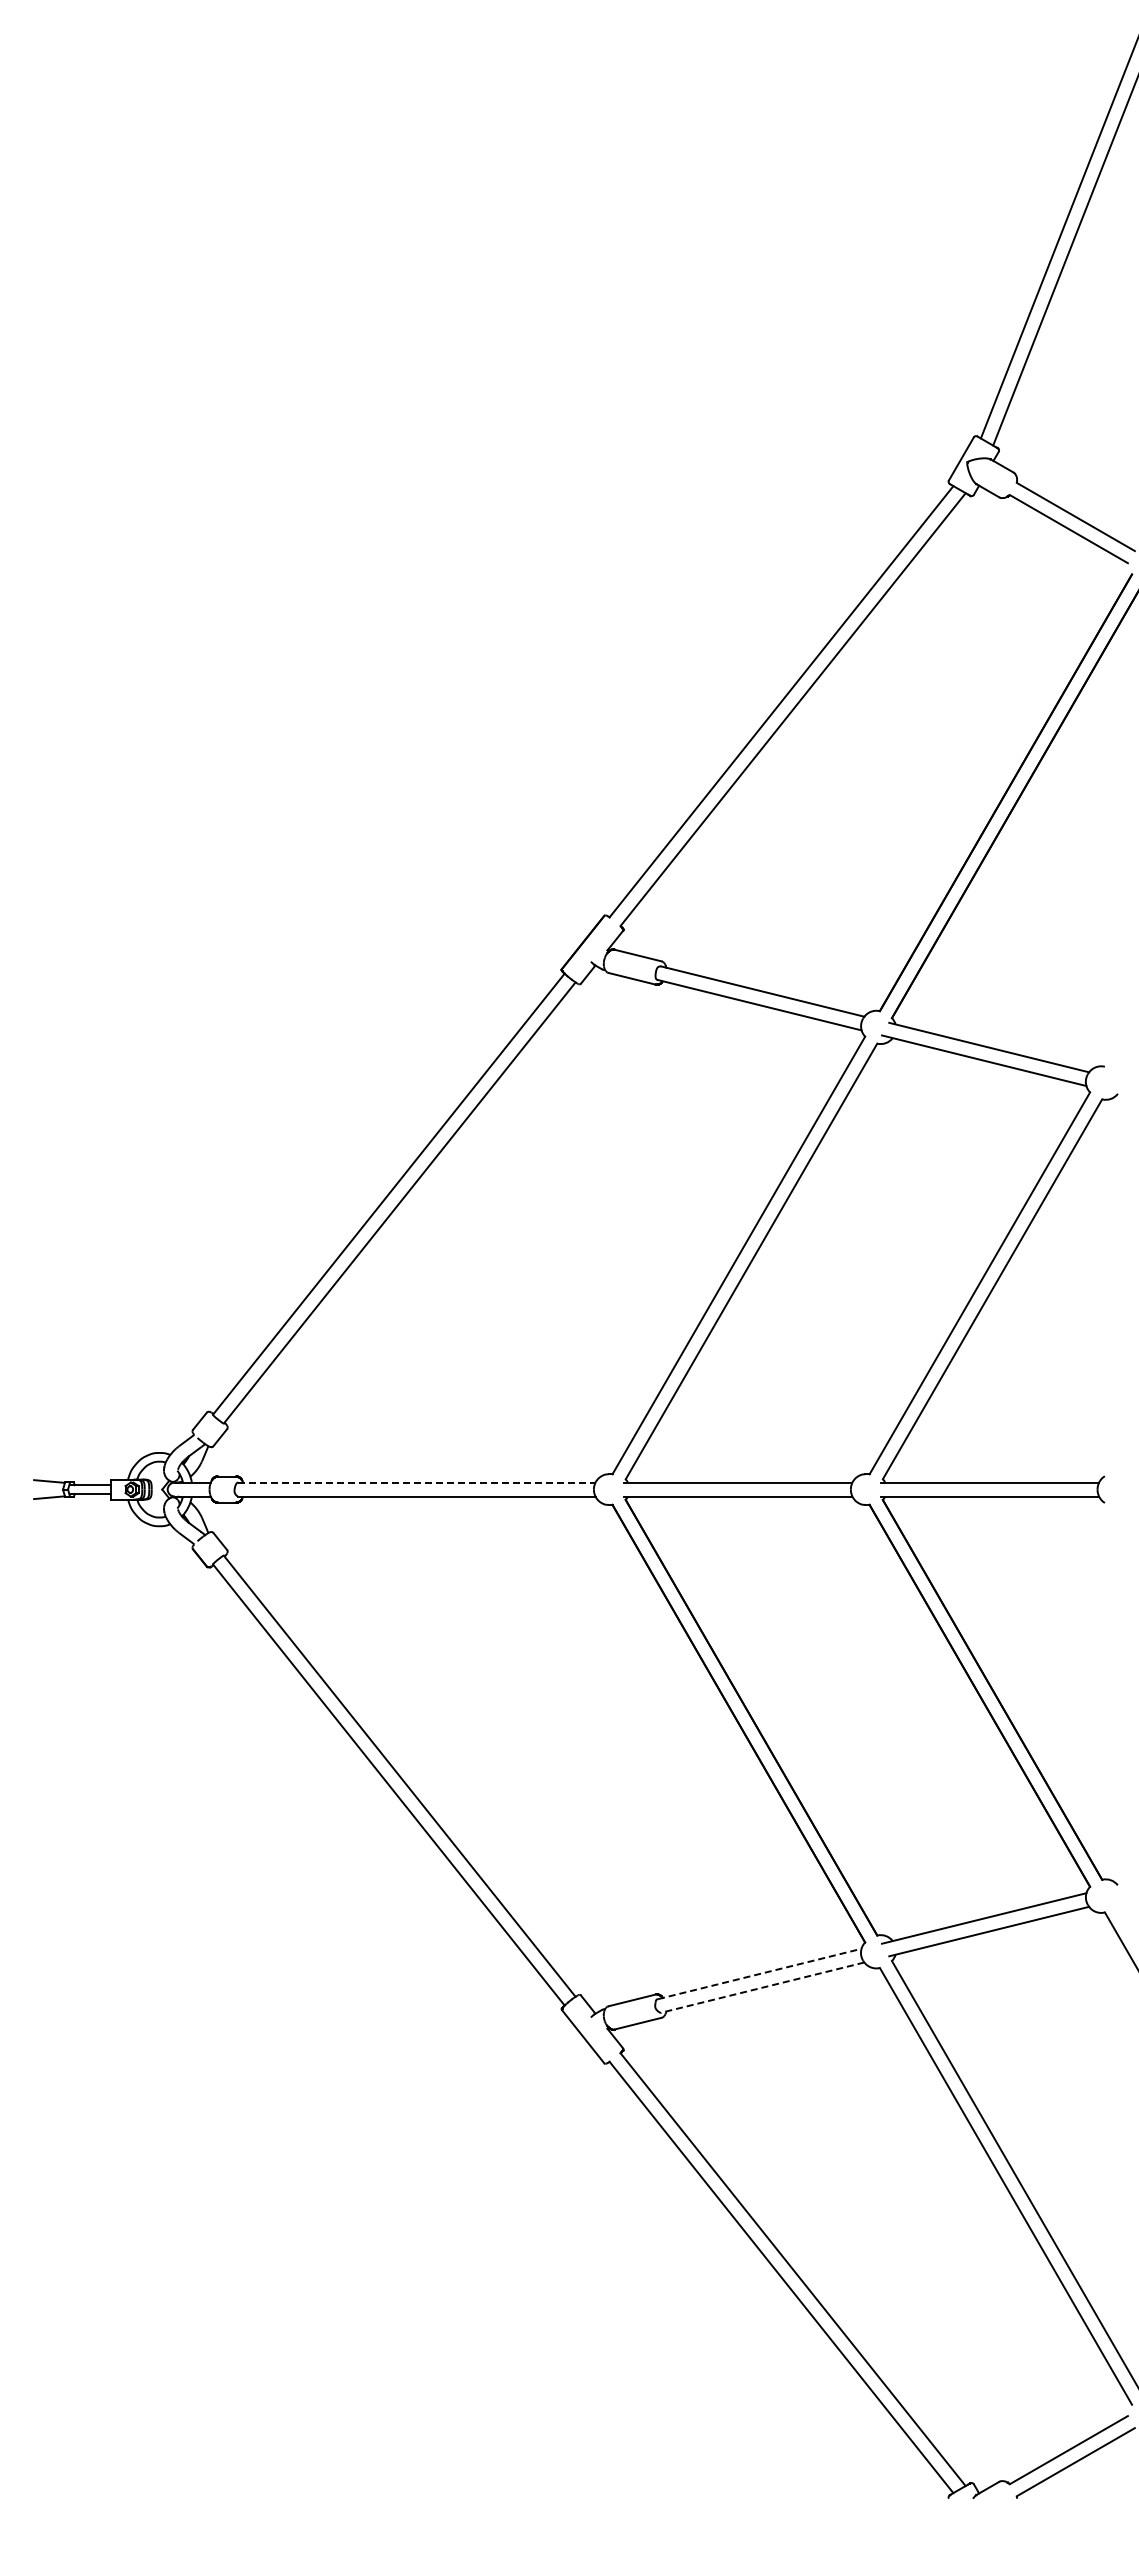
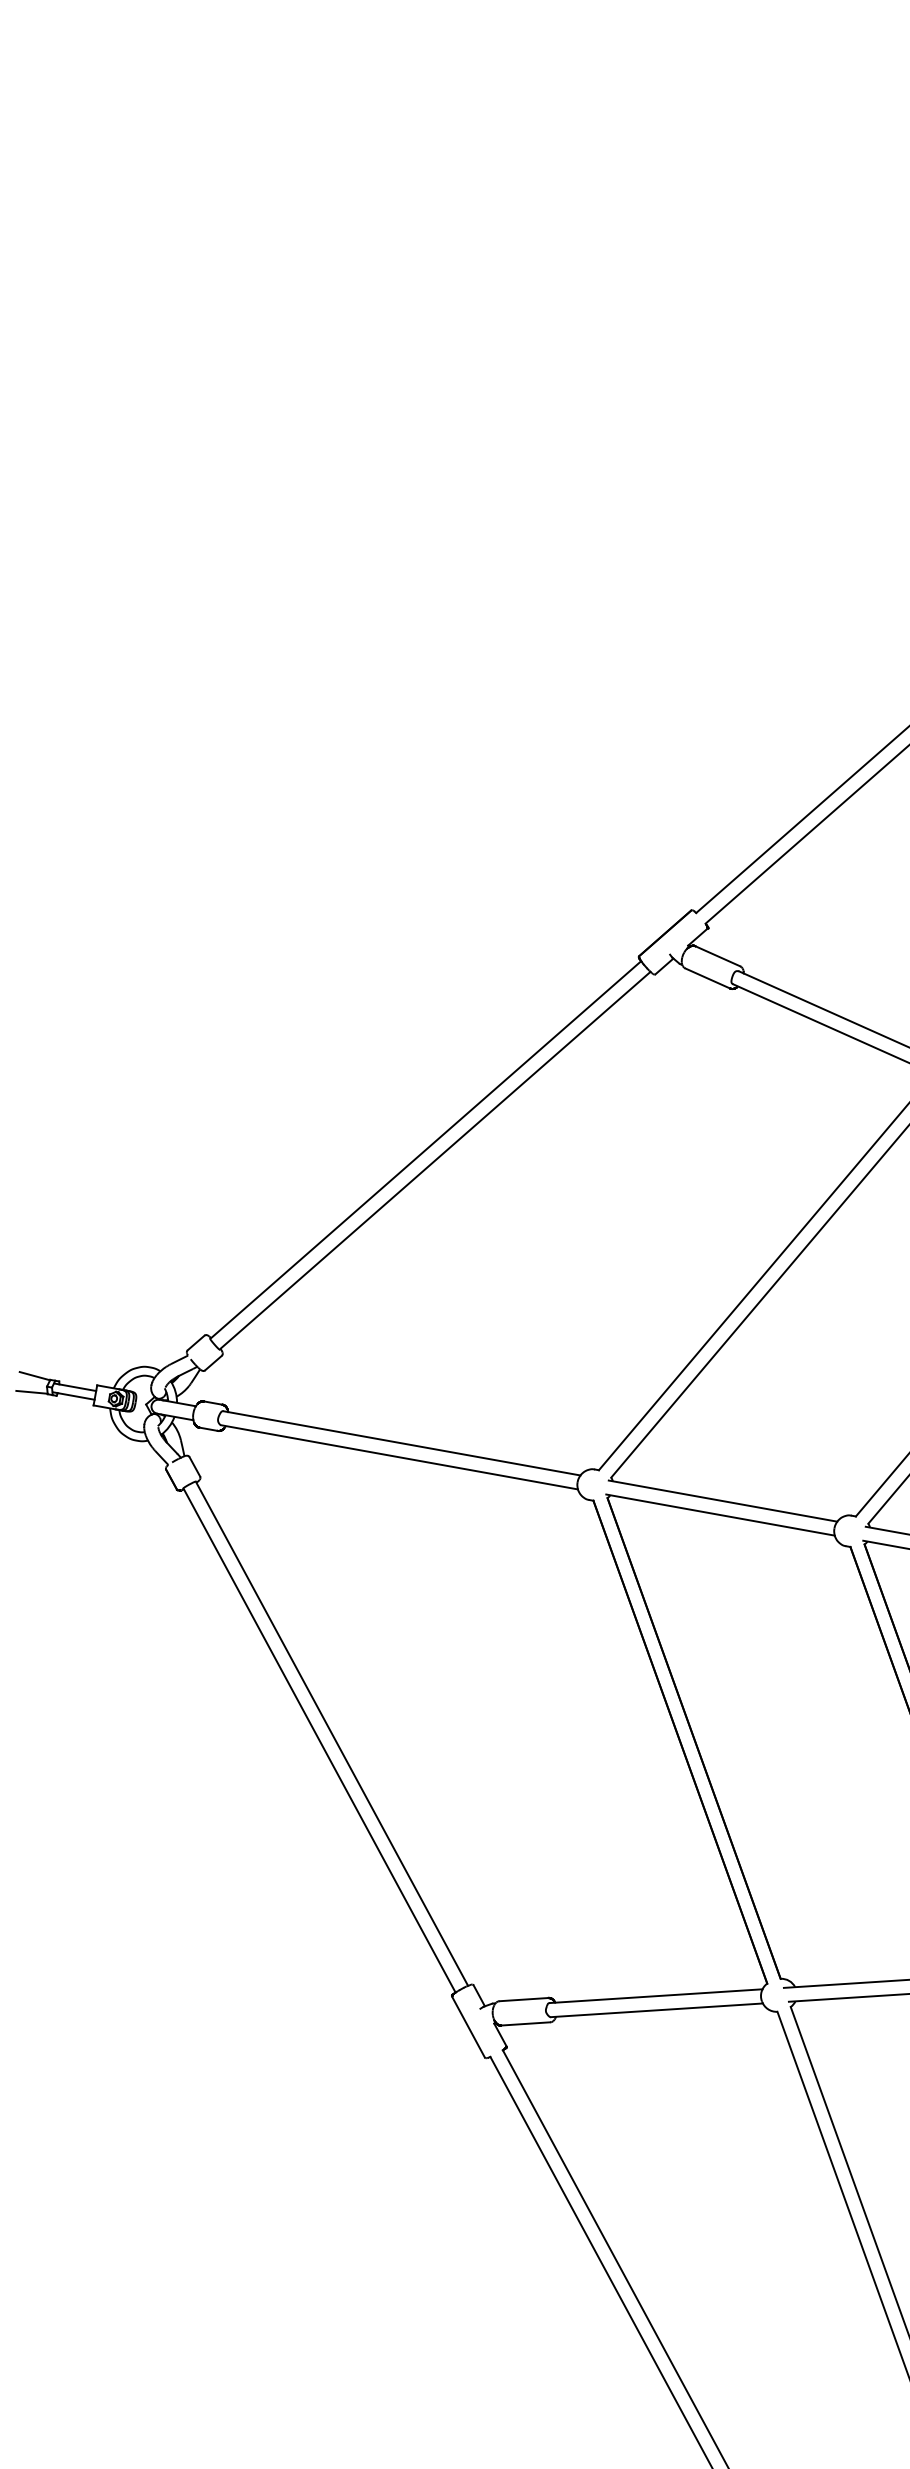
line: (417, 1482) -> (402, 1443), dashed -> solid
line: (759, 1973) -> (656, 1995), dashed -> solid
line: (762, 1987) -> (656, 2010), dashed -> solid

